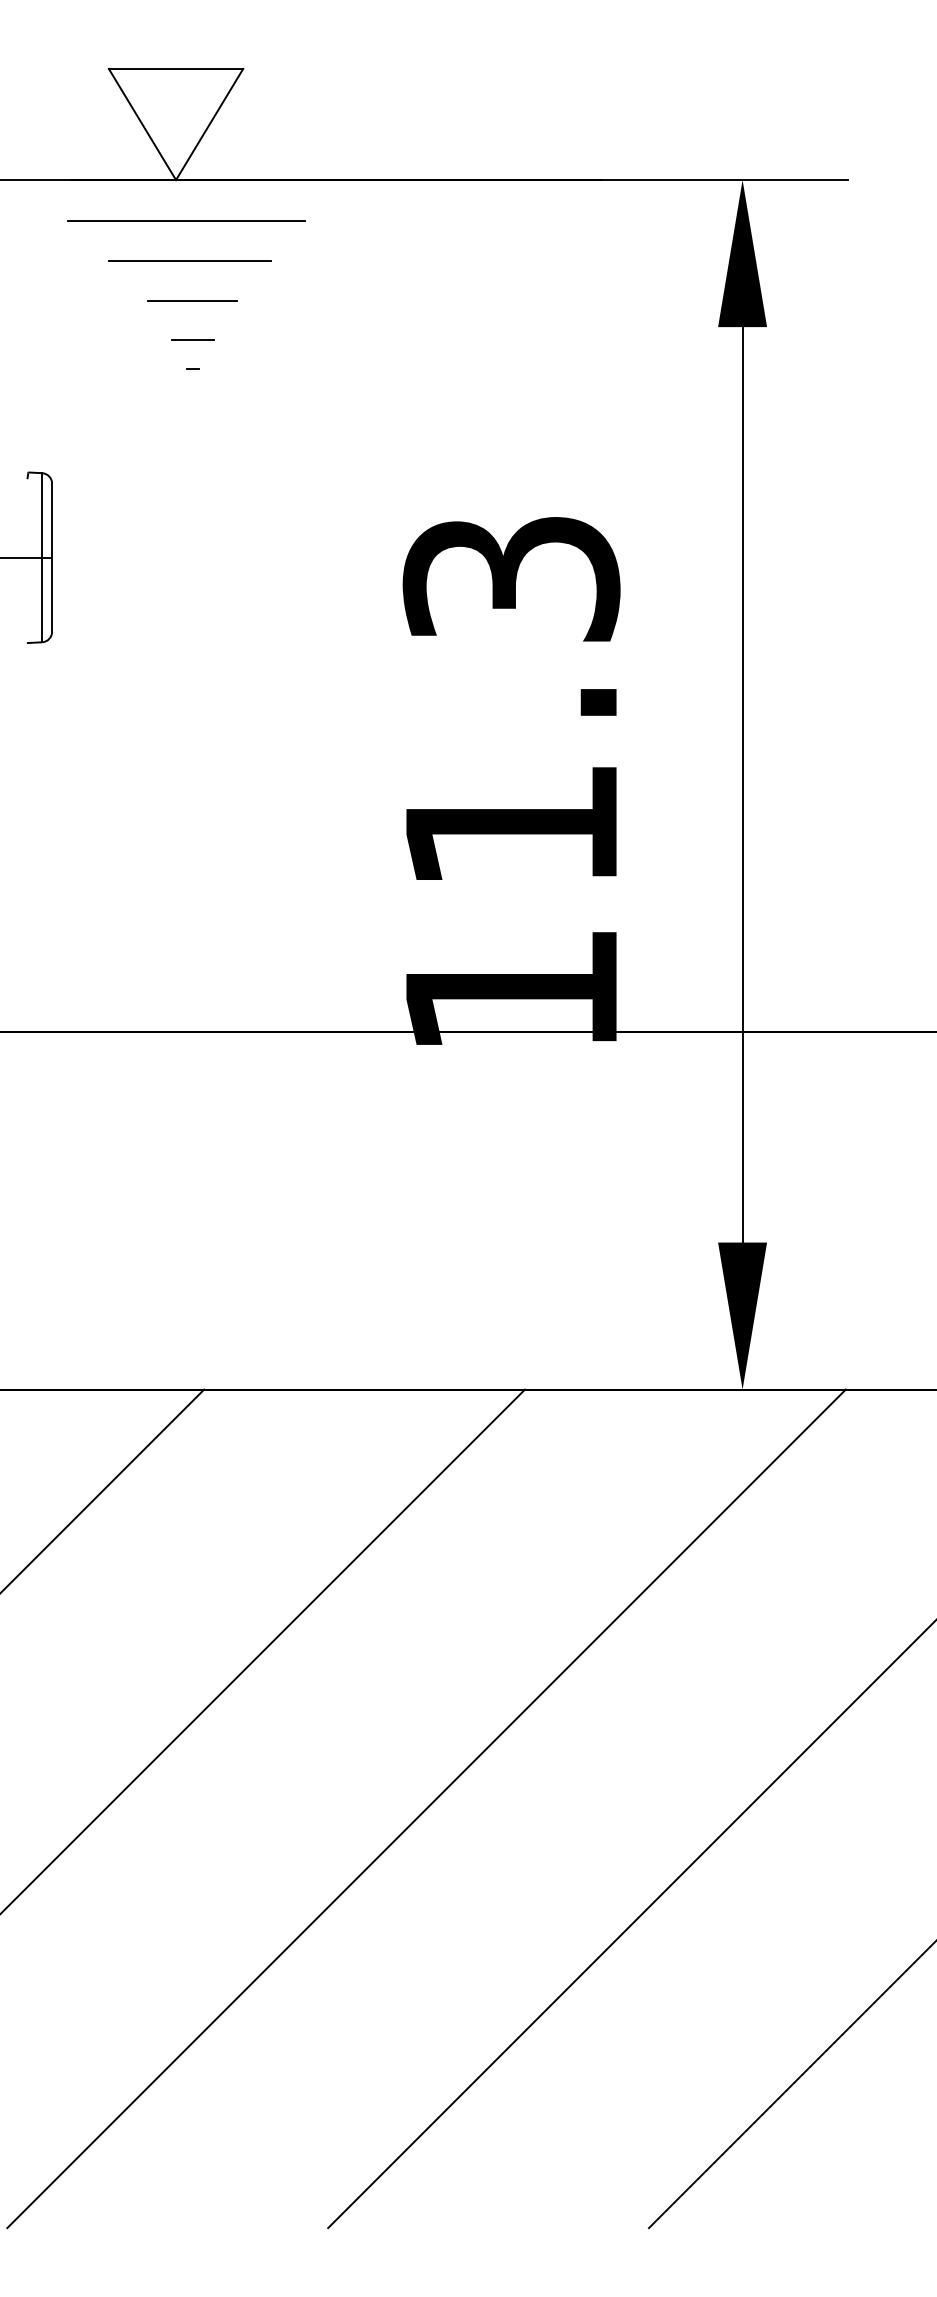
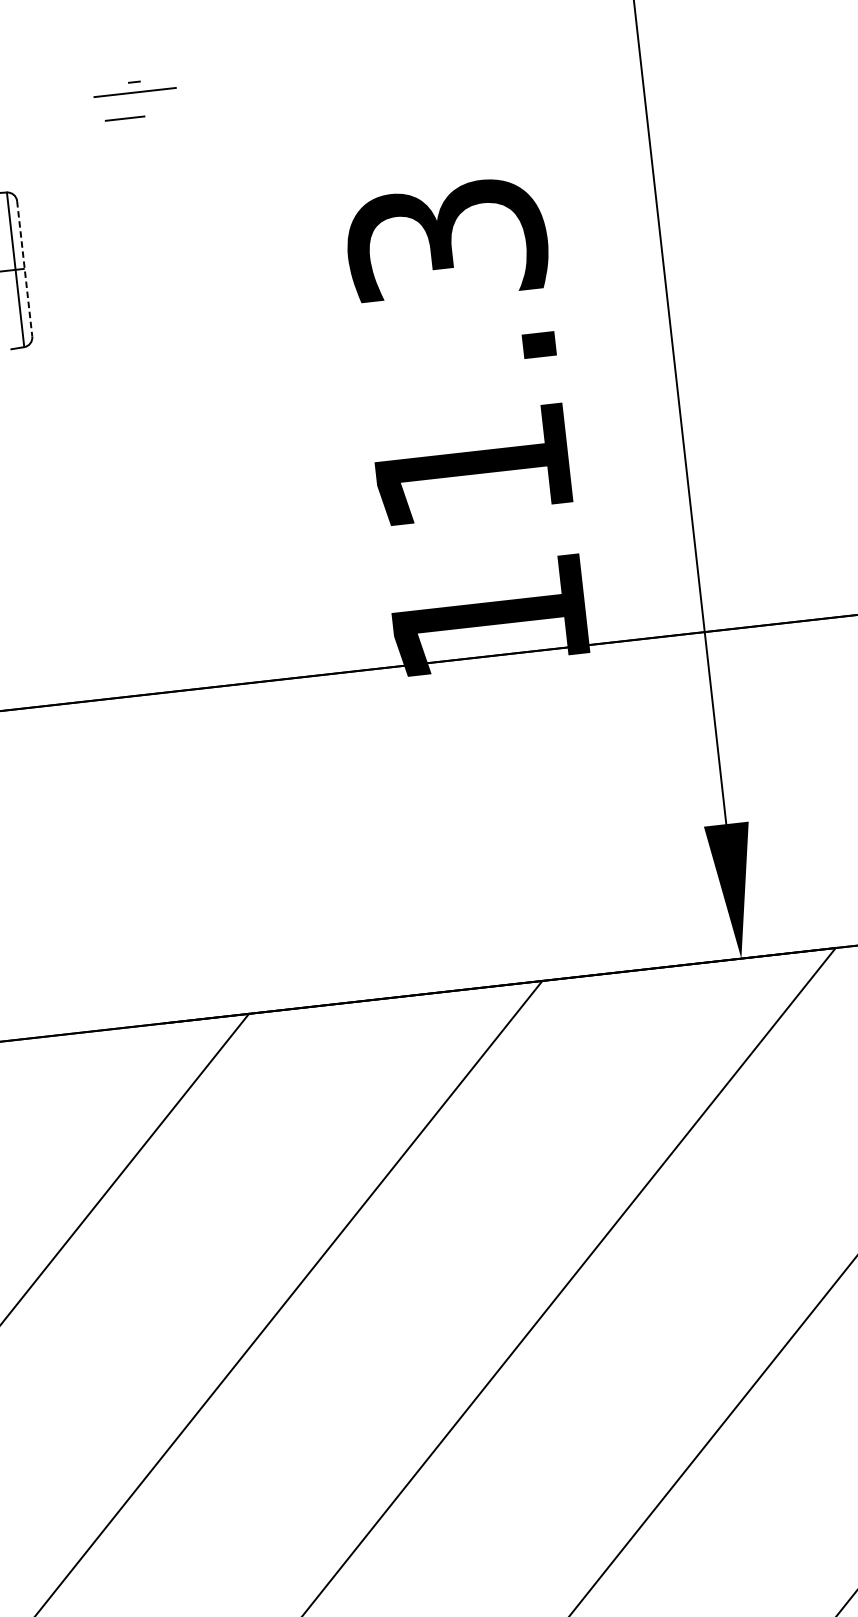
line: (192, 300) -> (134, 92), moved
line: (192, 339) -> (124, 118), moved
line: (52, 558) -> (25, 269), solid -> dashed

